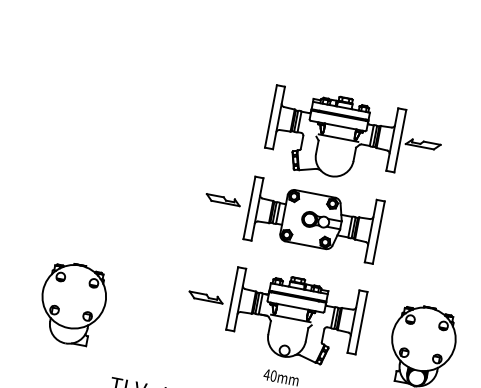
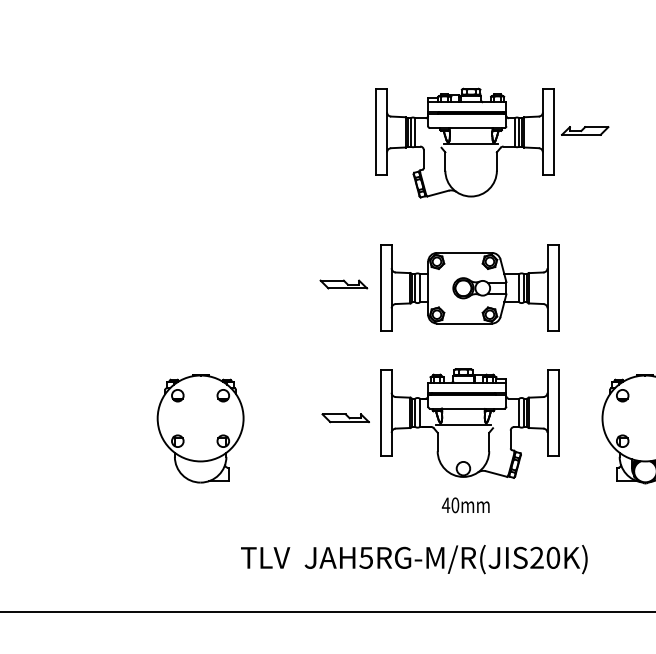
part: (354, 139) -> (492, 142), moved
part: (72, 304) -> (200, 428), moved

